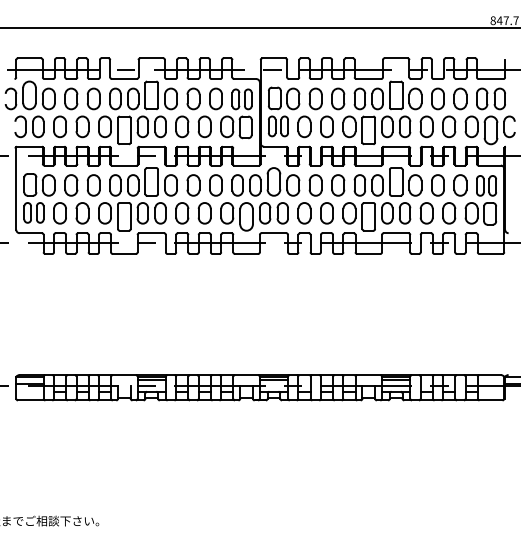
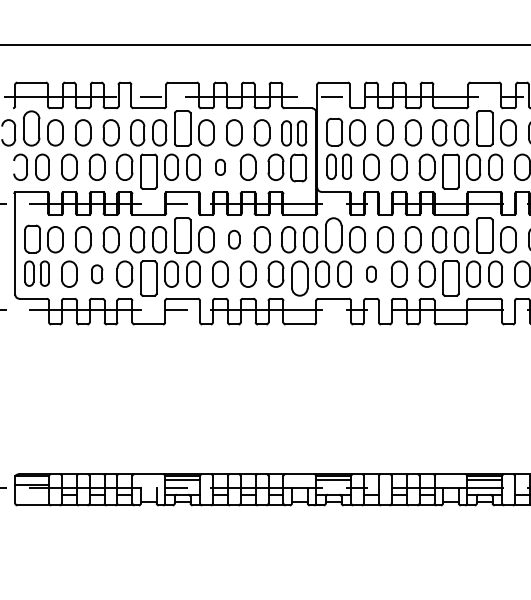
part: (182, 126) -> (220, 166), size x0.6
part: (193, 185) -> (234, 239), size x0.7
part: (82, 213) -> (97, 274), size x0.7
part: (304, 213) -> (371, 274), size x0.6

